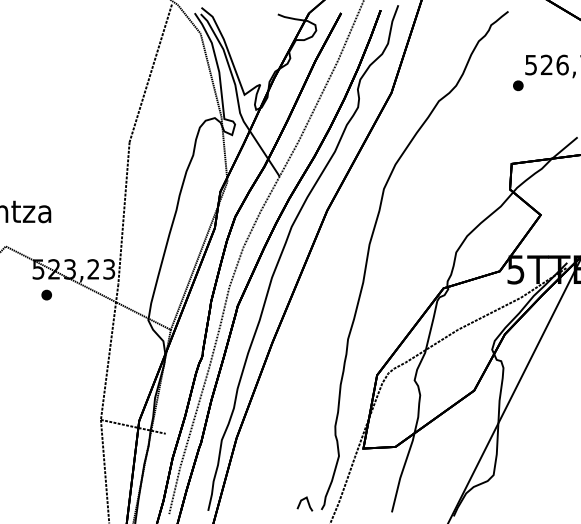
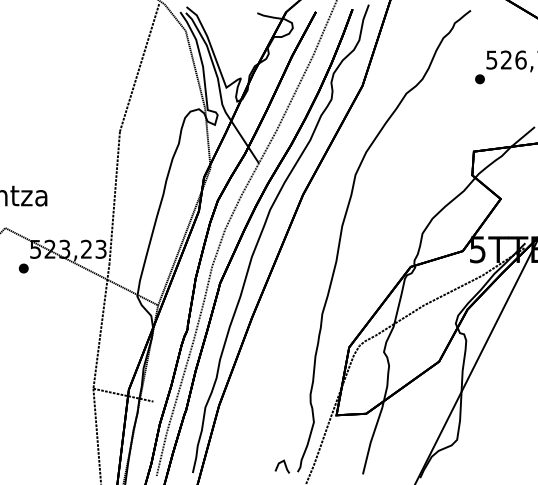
part: (46, 294) -> (23, 267), moved

